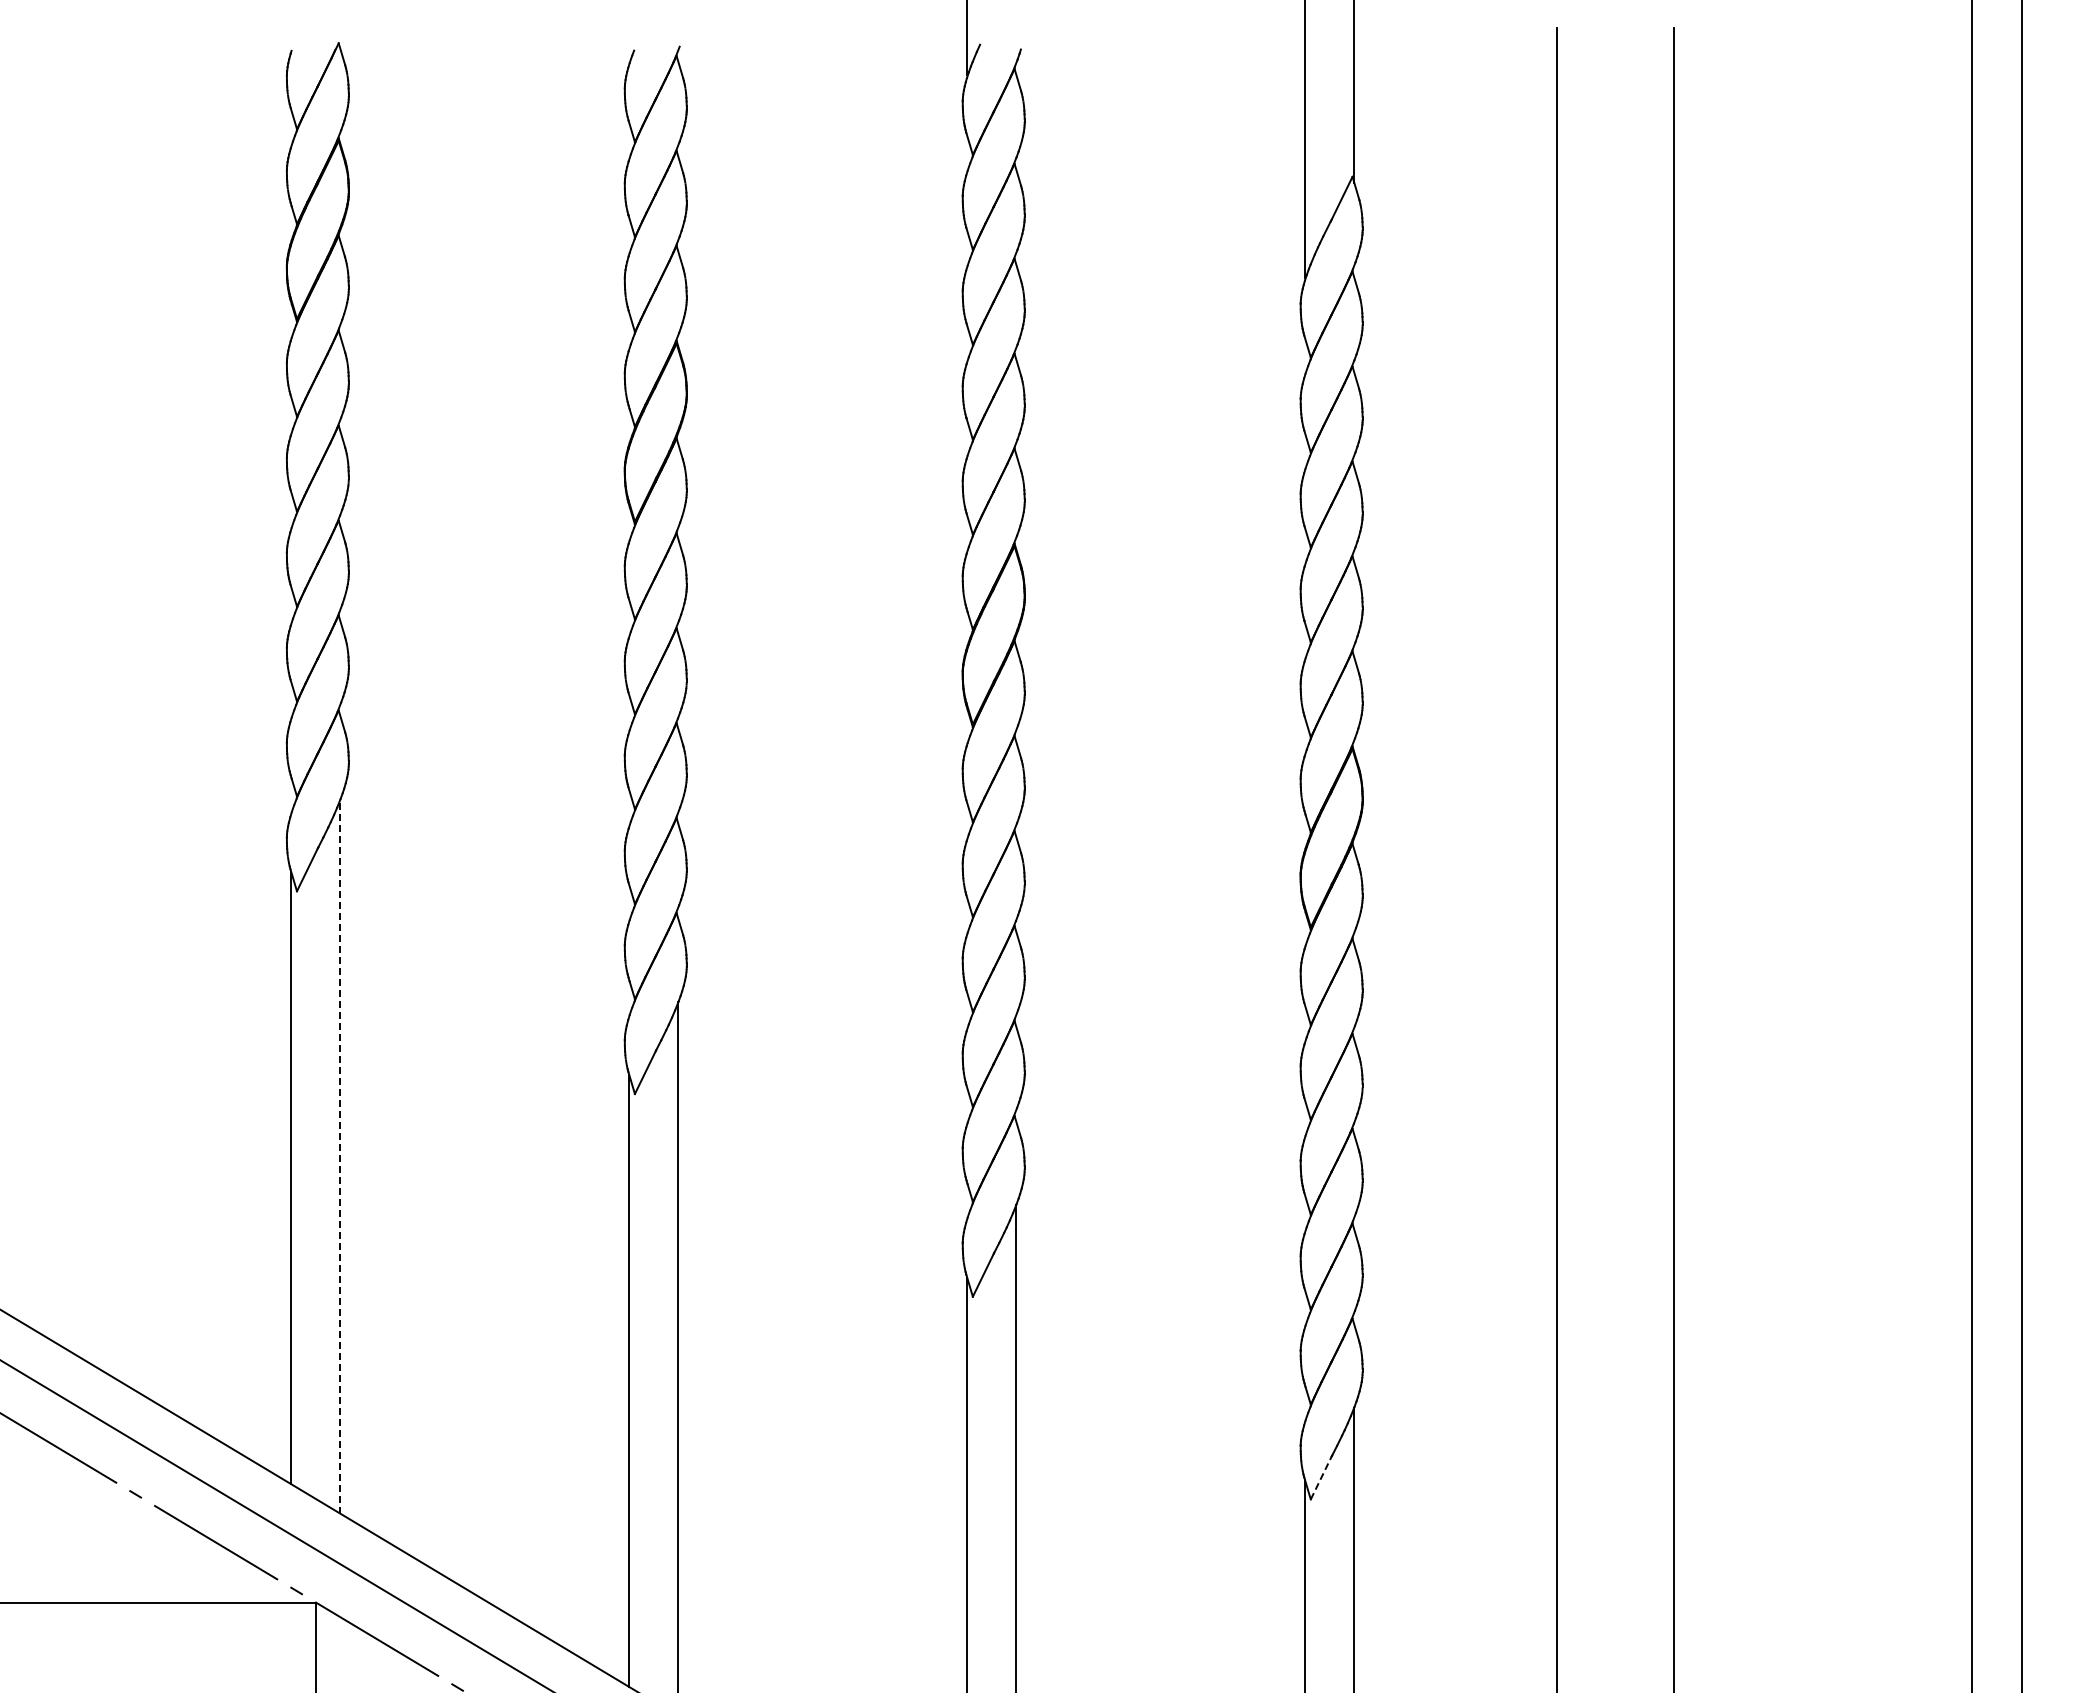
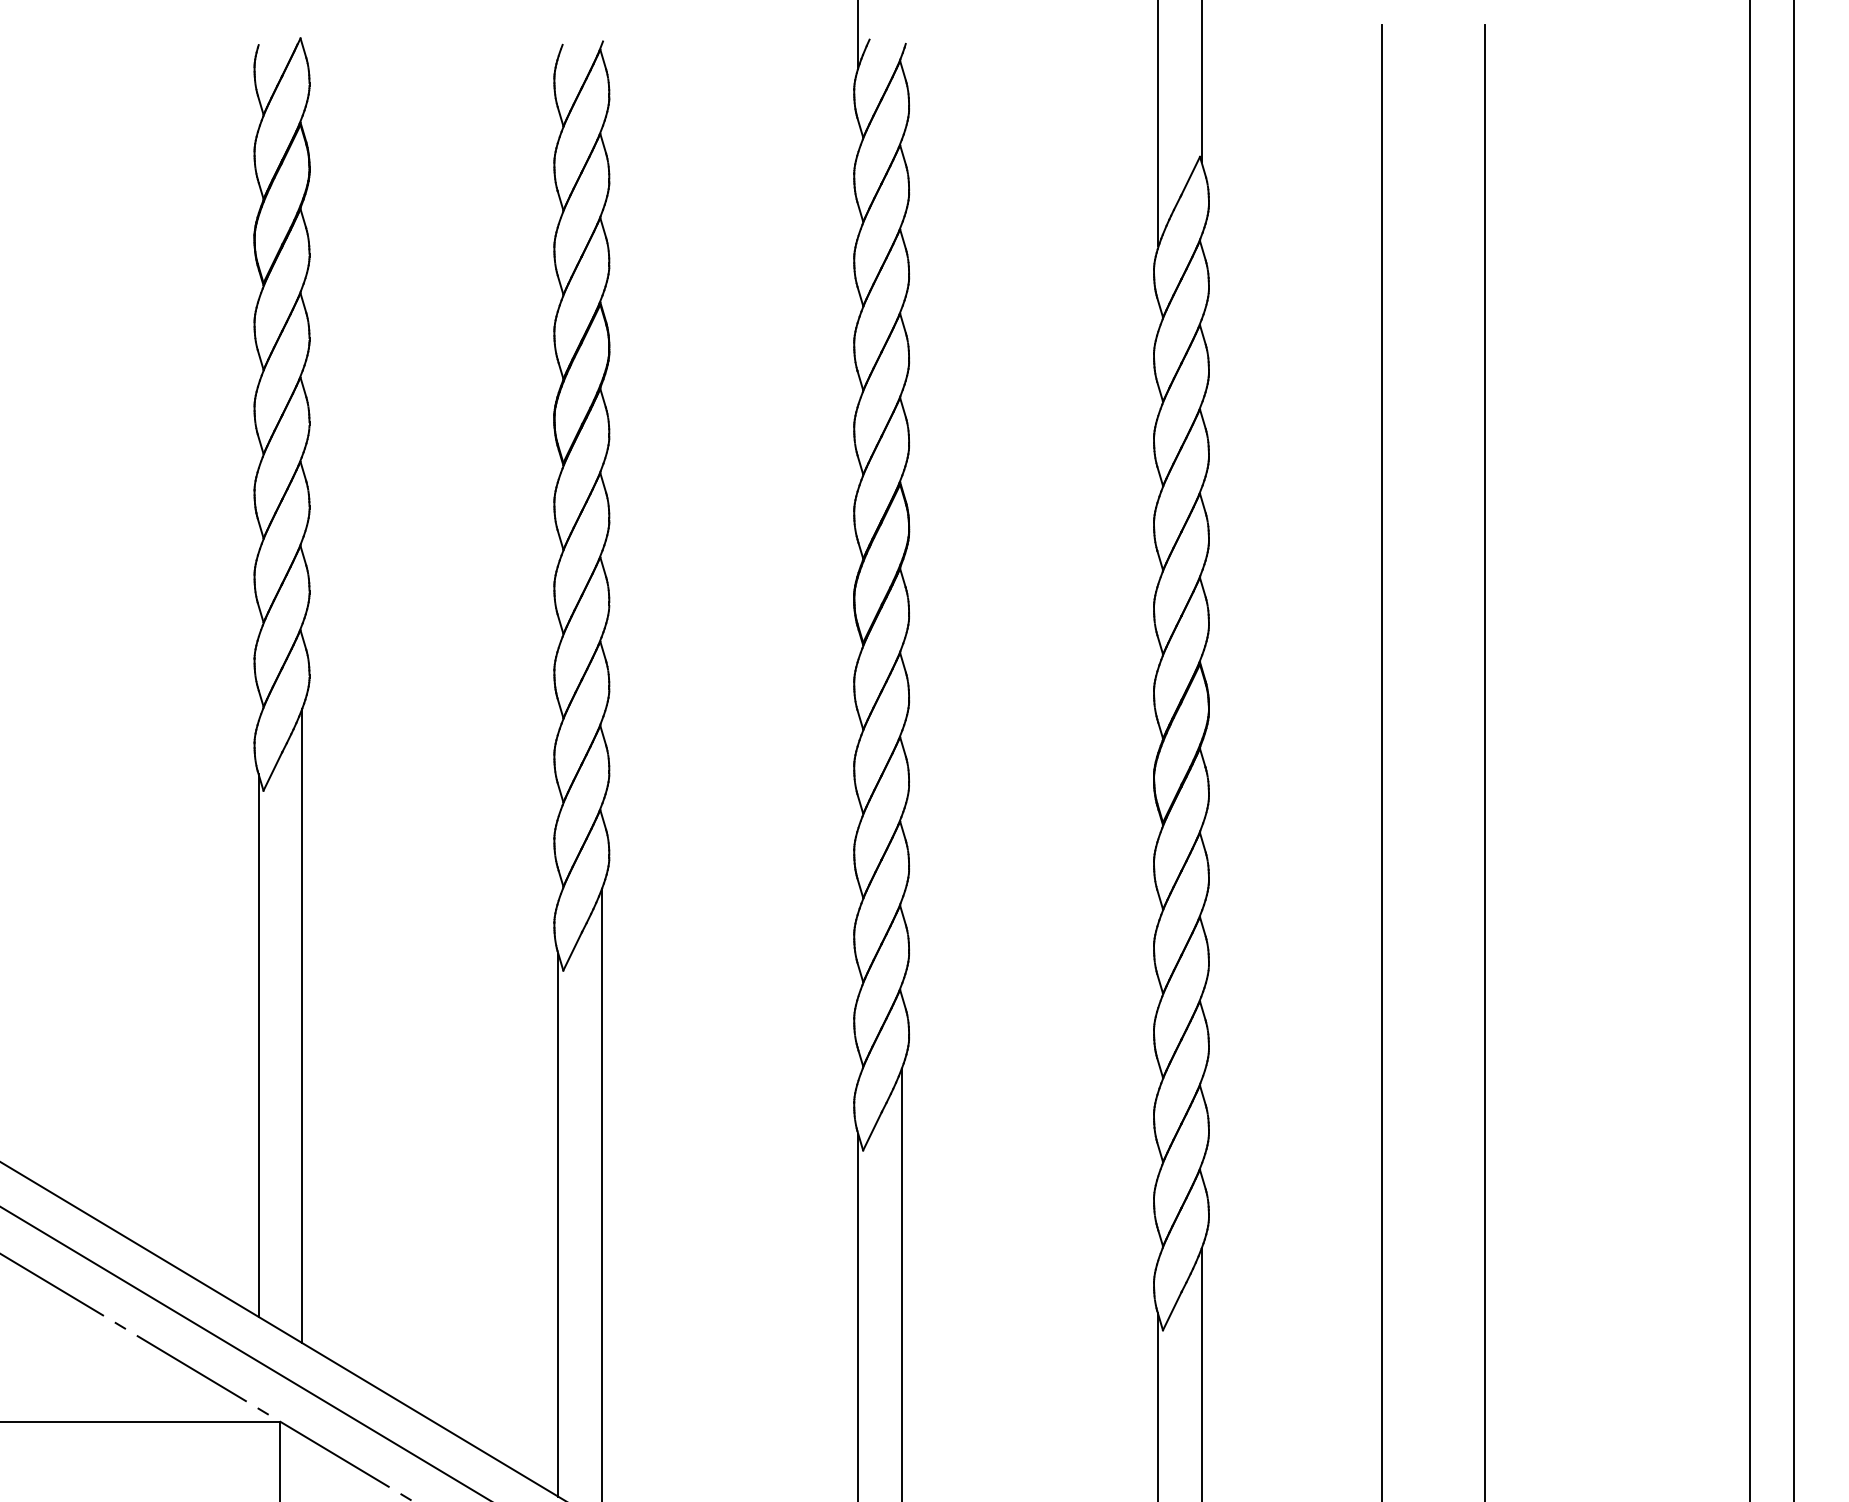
line: (340, 1156) -> (302, 1026), dashed -> solid
line: (1321, 1478) -> (1172, 1311), dashed -> solid

